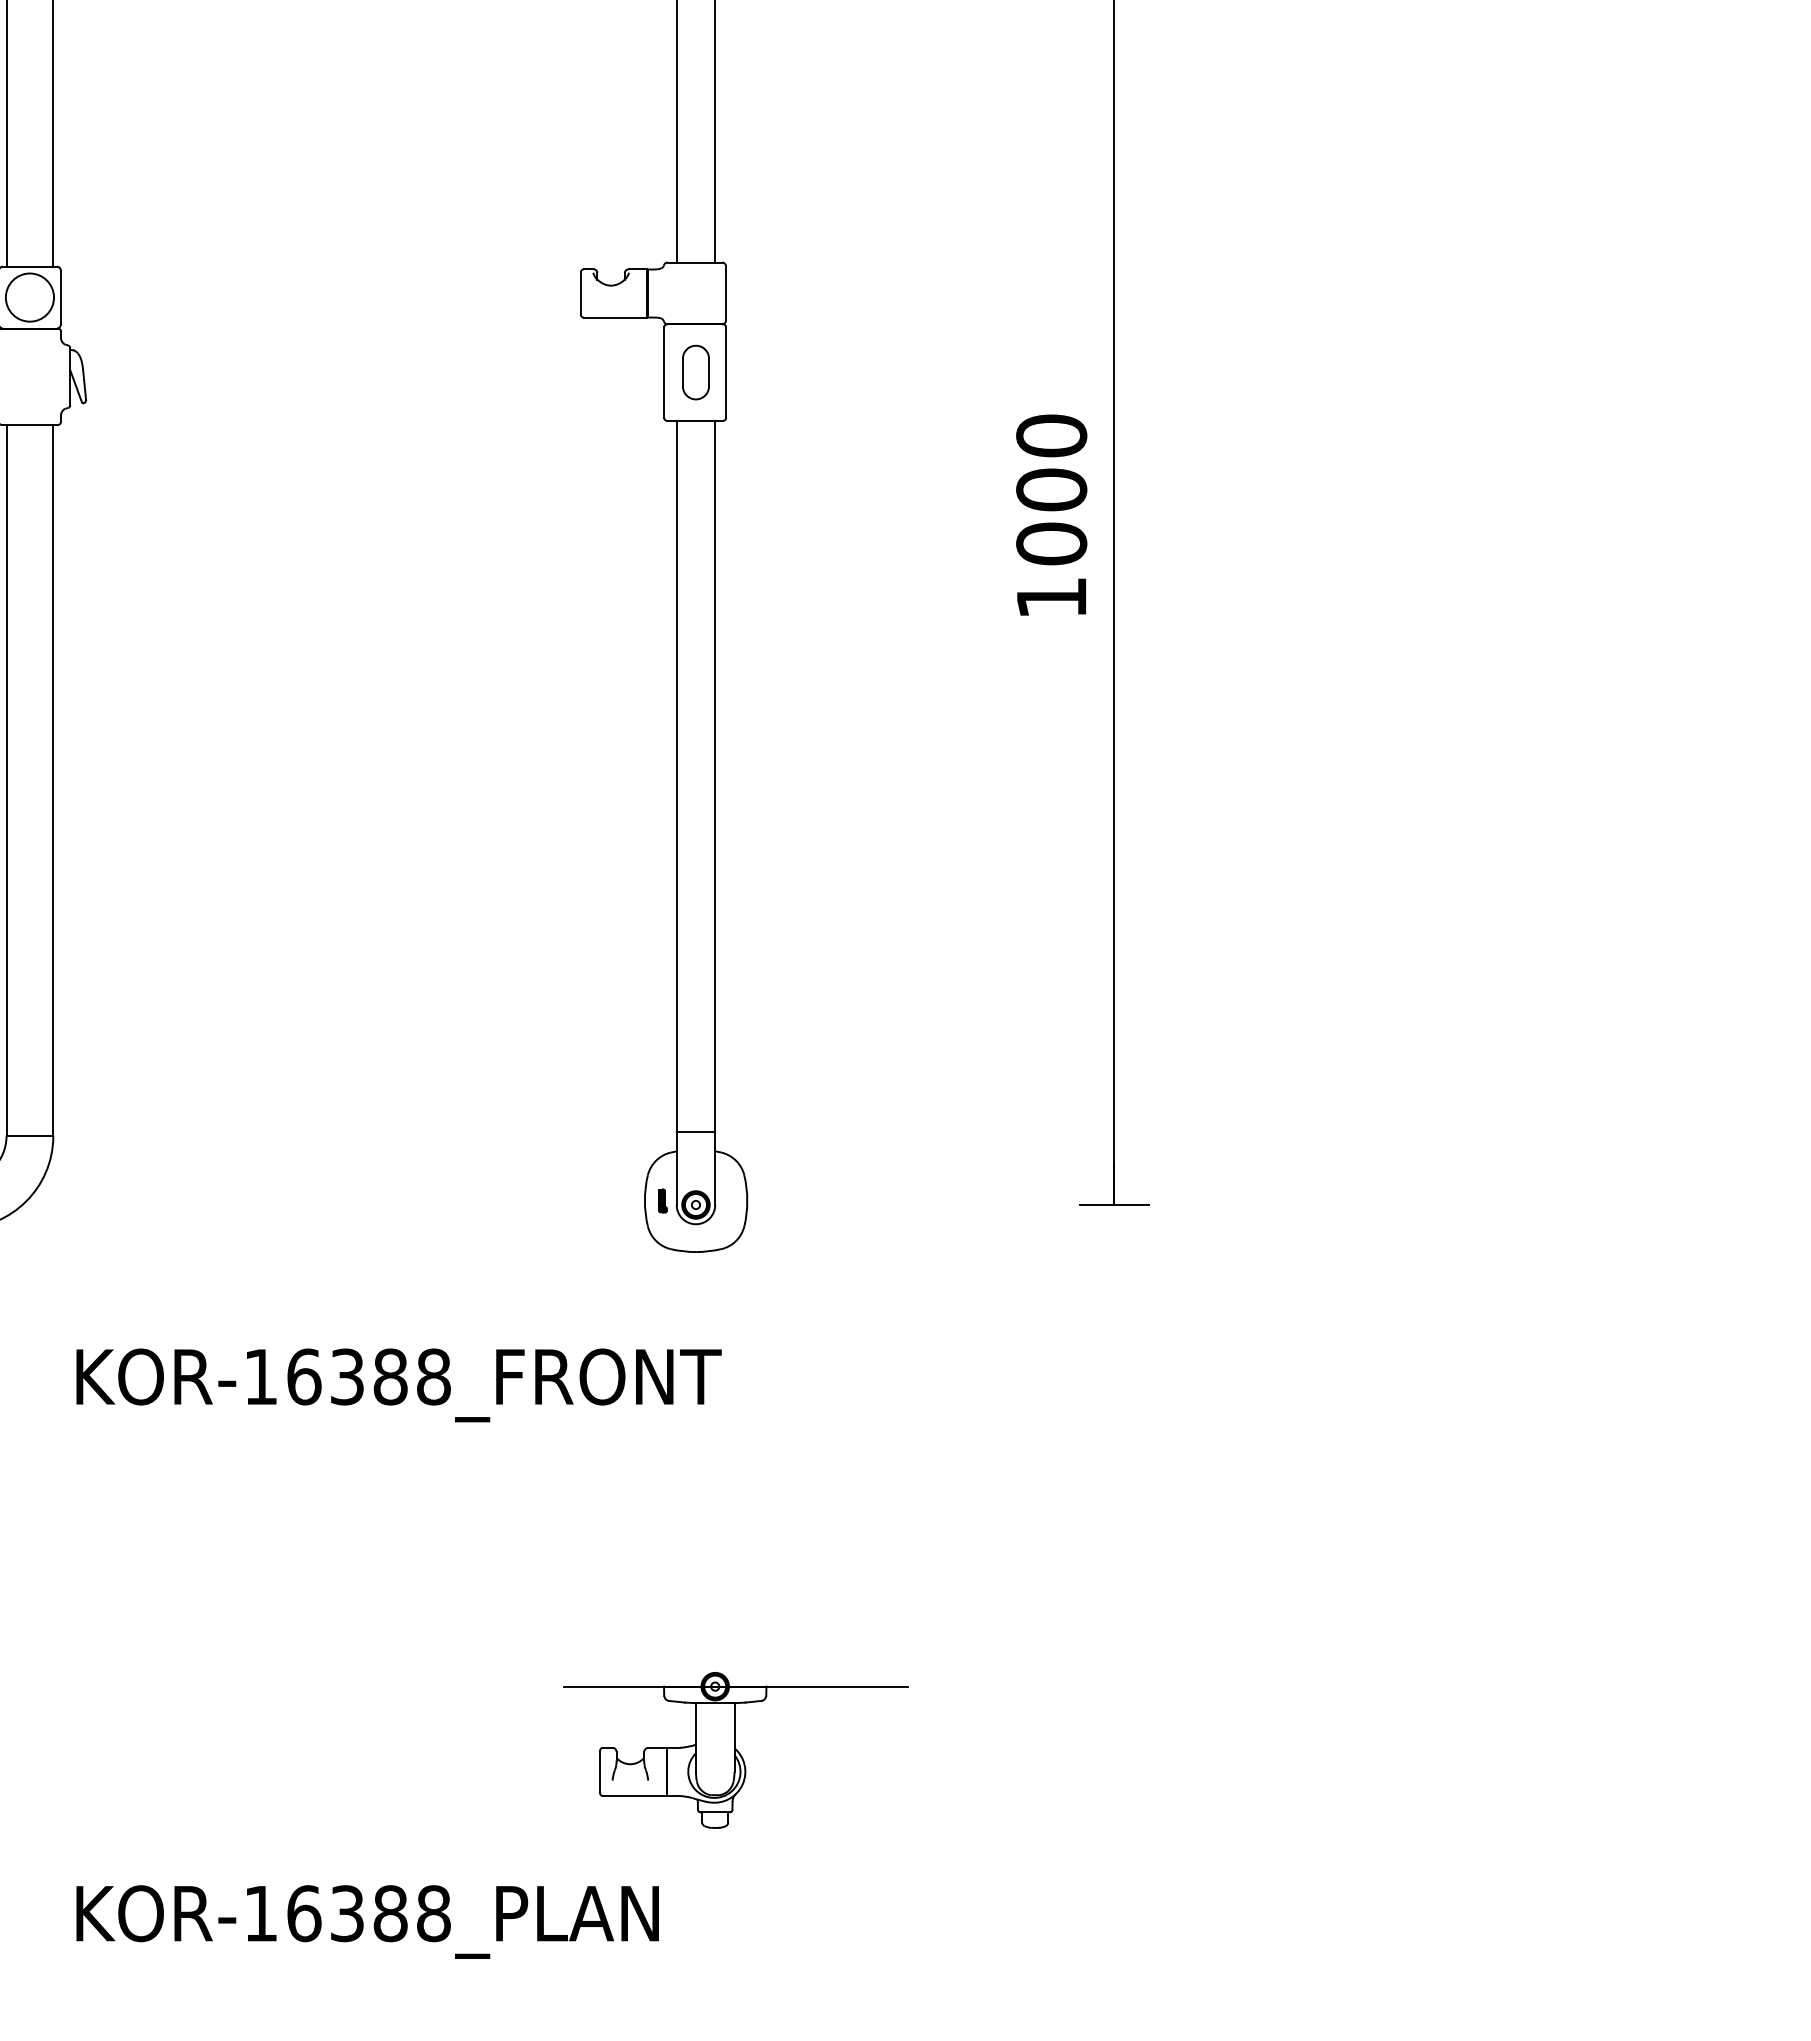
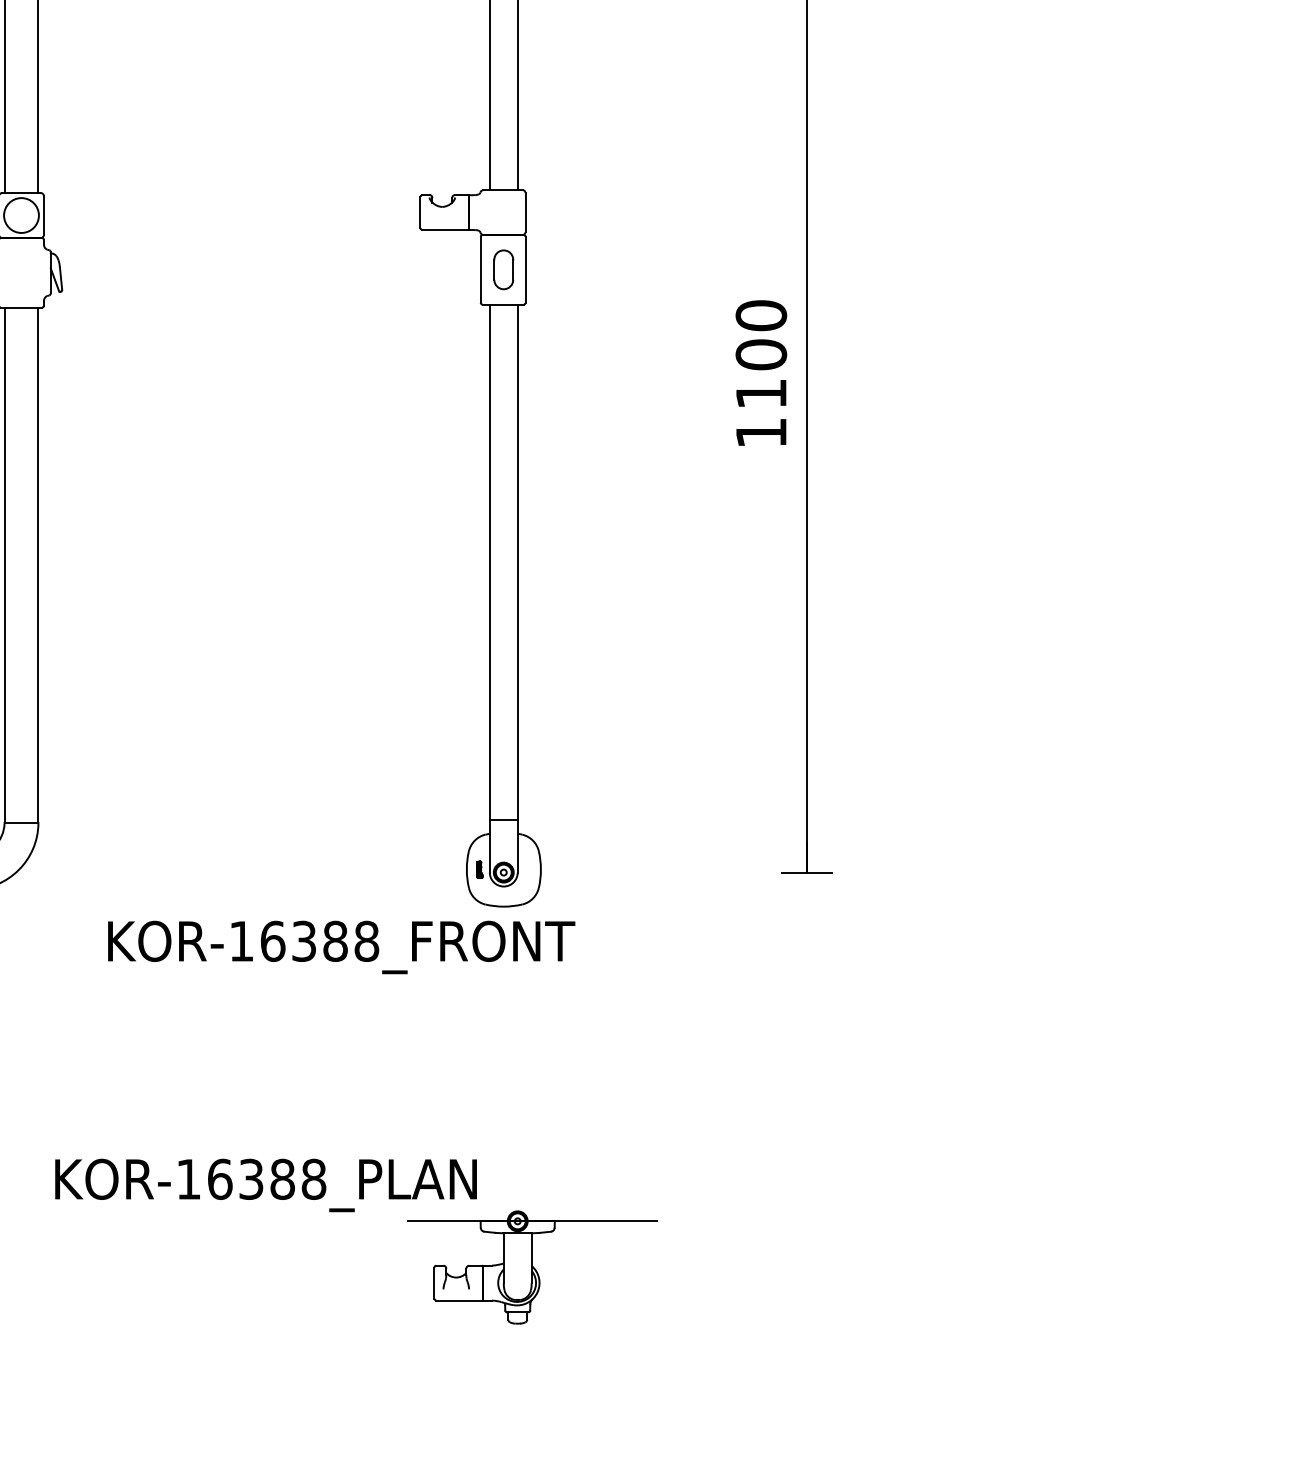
text: (1051, 543) -> (761, 393), 1000 -> 1100
text: (398, 1385) -> (341, 947), moved
text: (367, 1921) -> (265, 1185), moved

